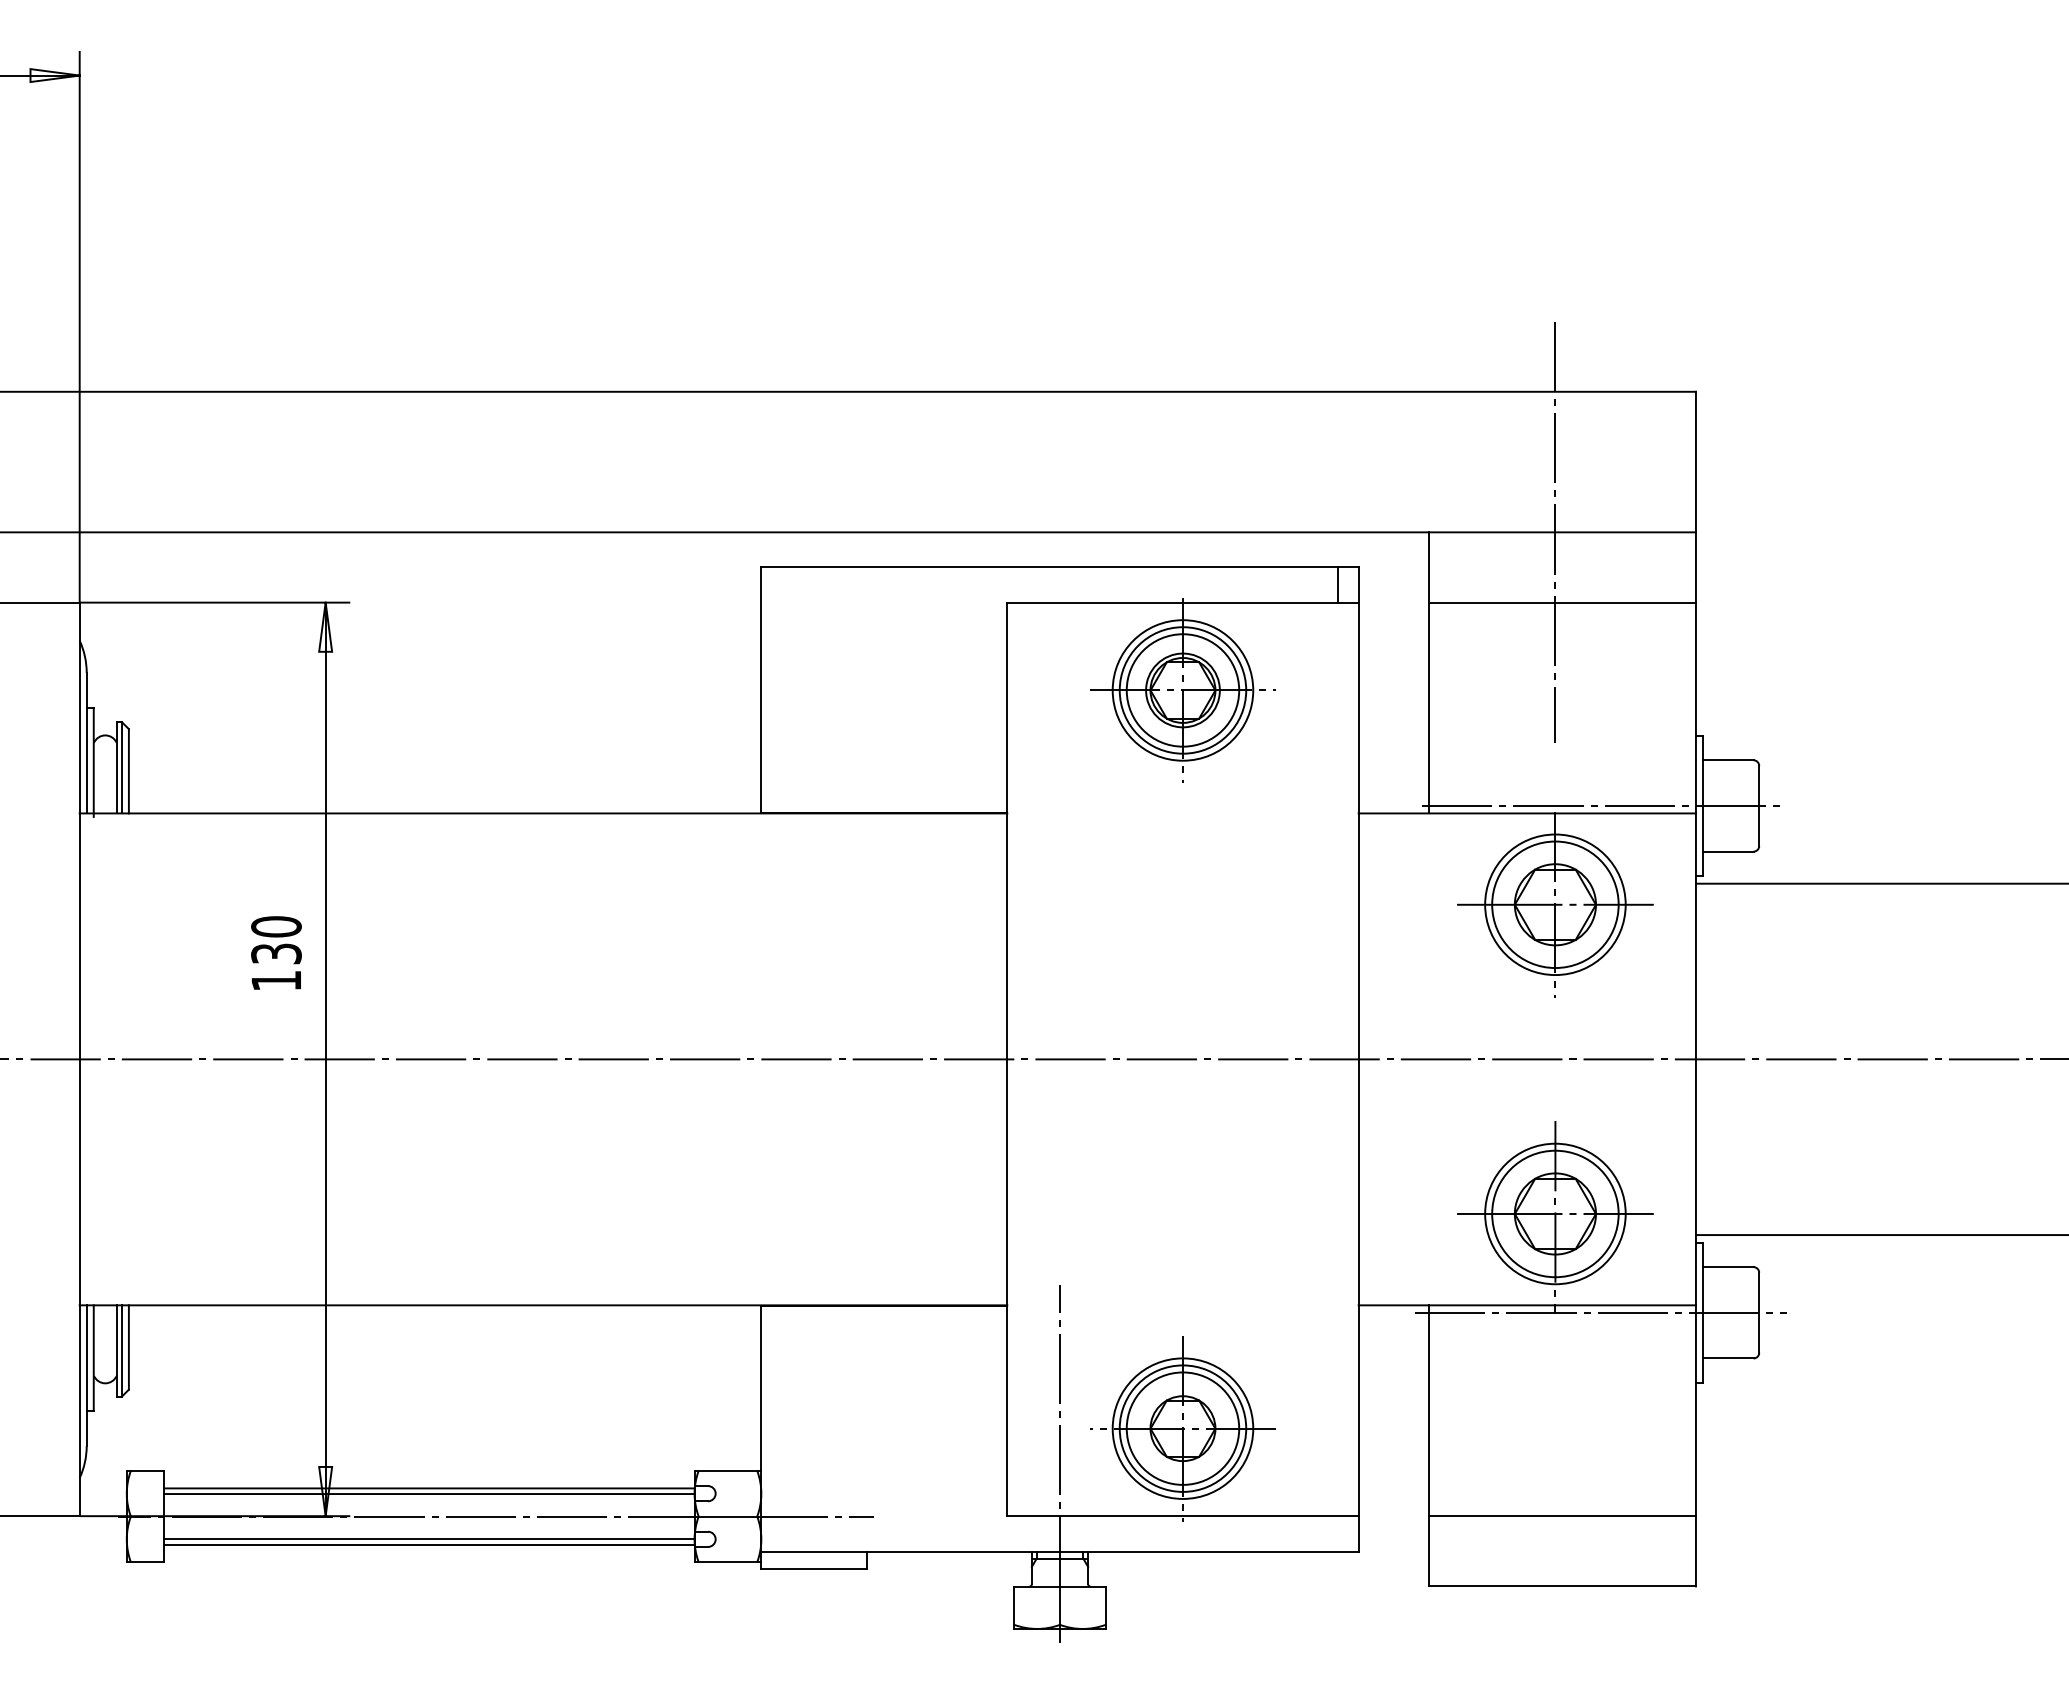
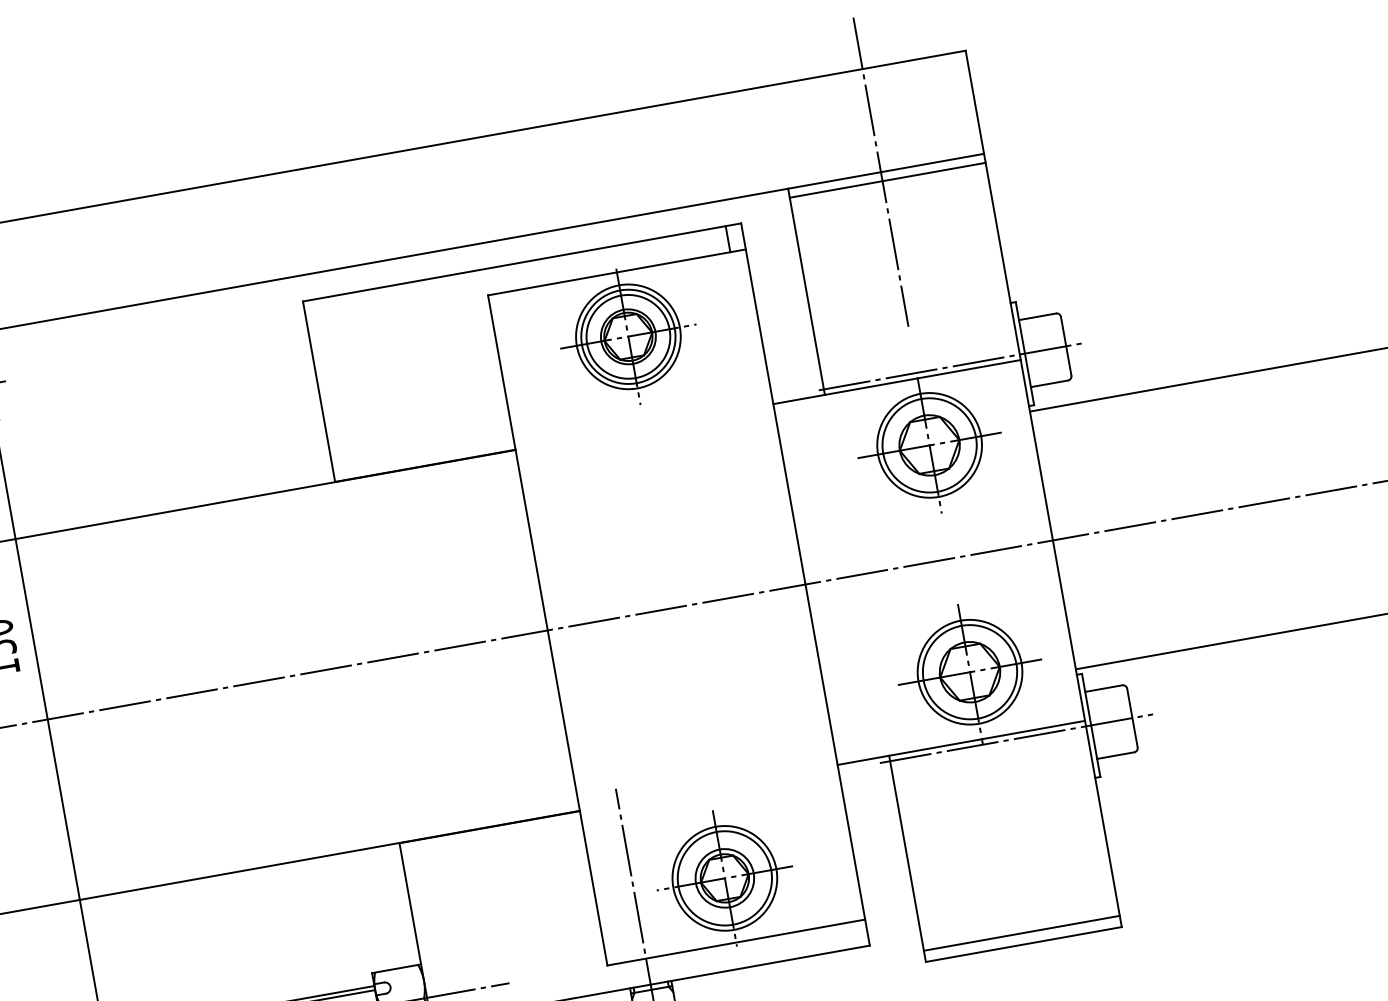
line: (1561, 602) -> (887, 180), moved
circle: (1182, 1428) -> (724, 878), size x0.7
line: (1561, 1516) -> (1021, 933), moved

